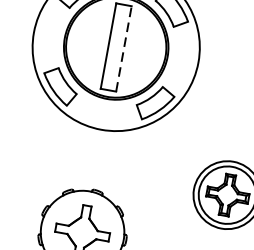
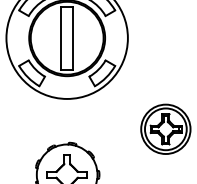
line: (123, 49) -> (72, 38), dashed -> solid

